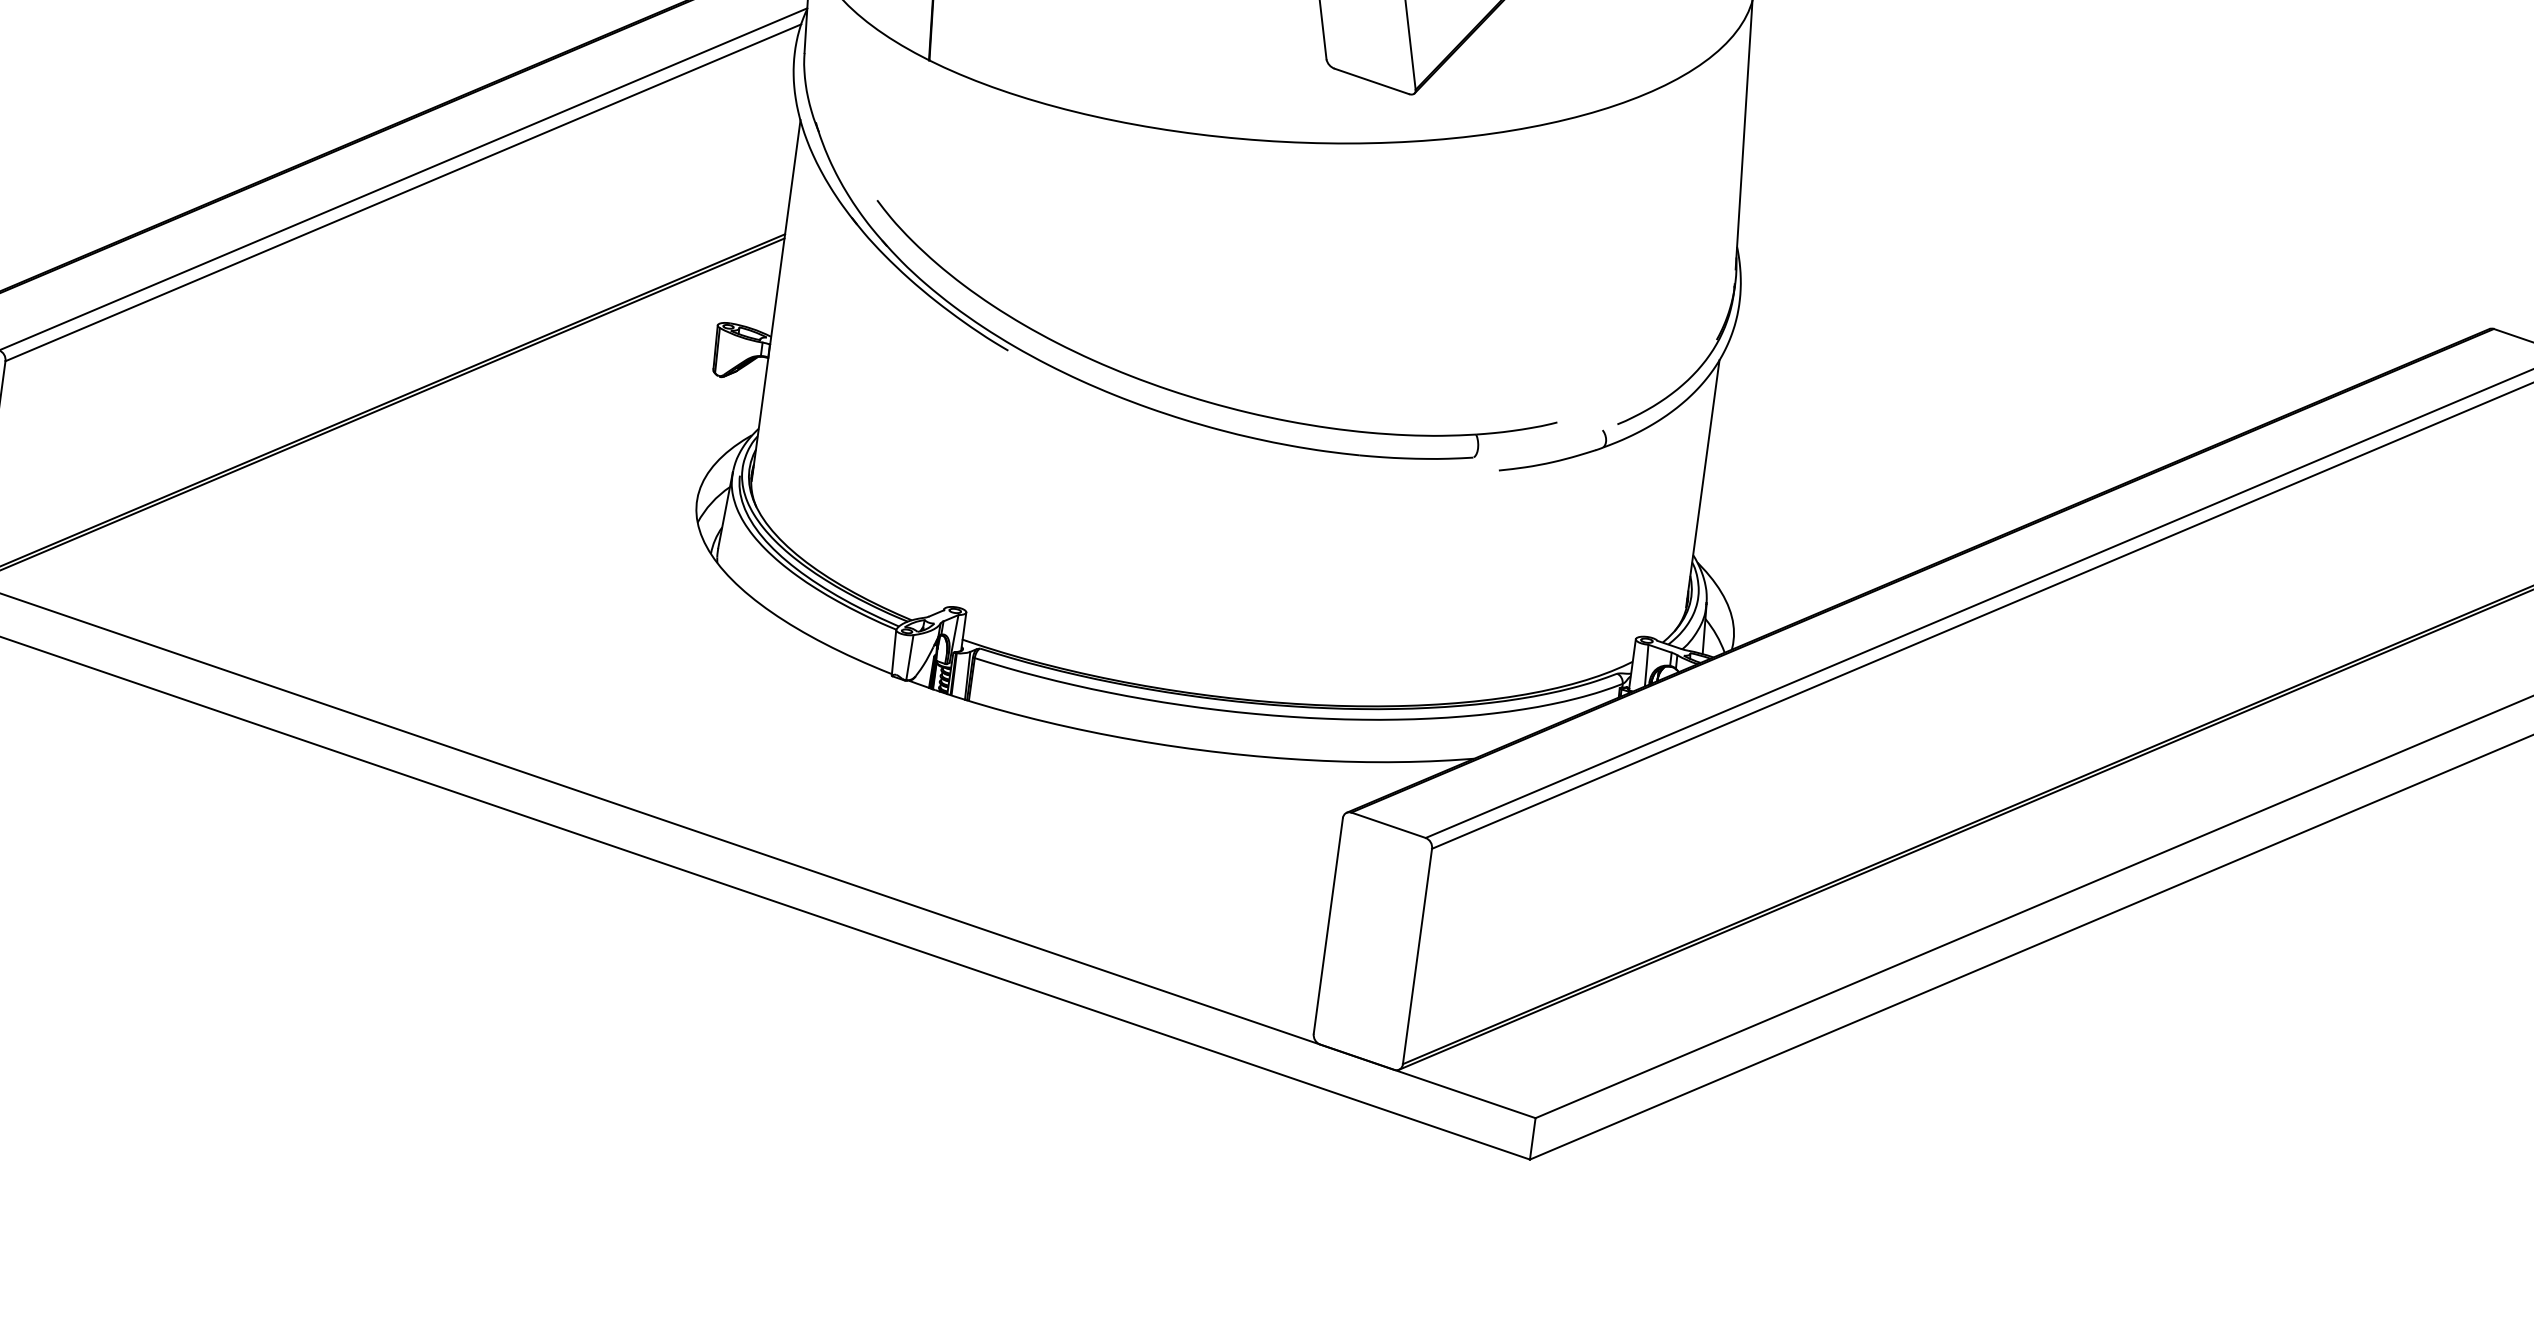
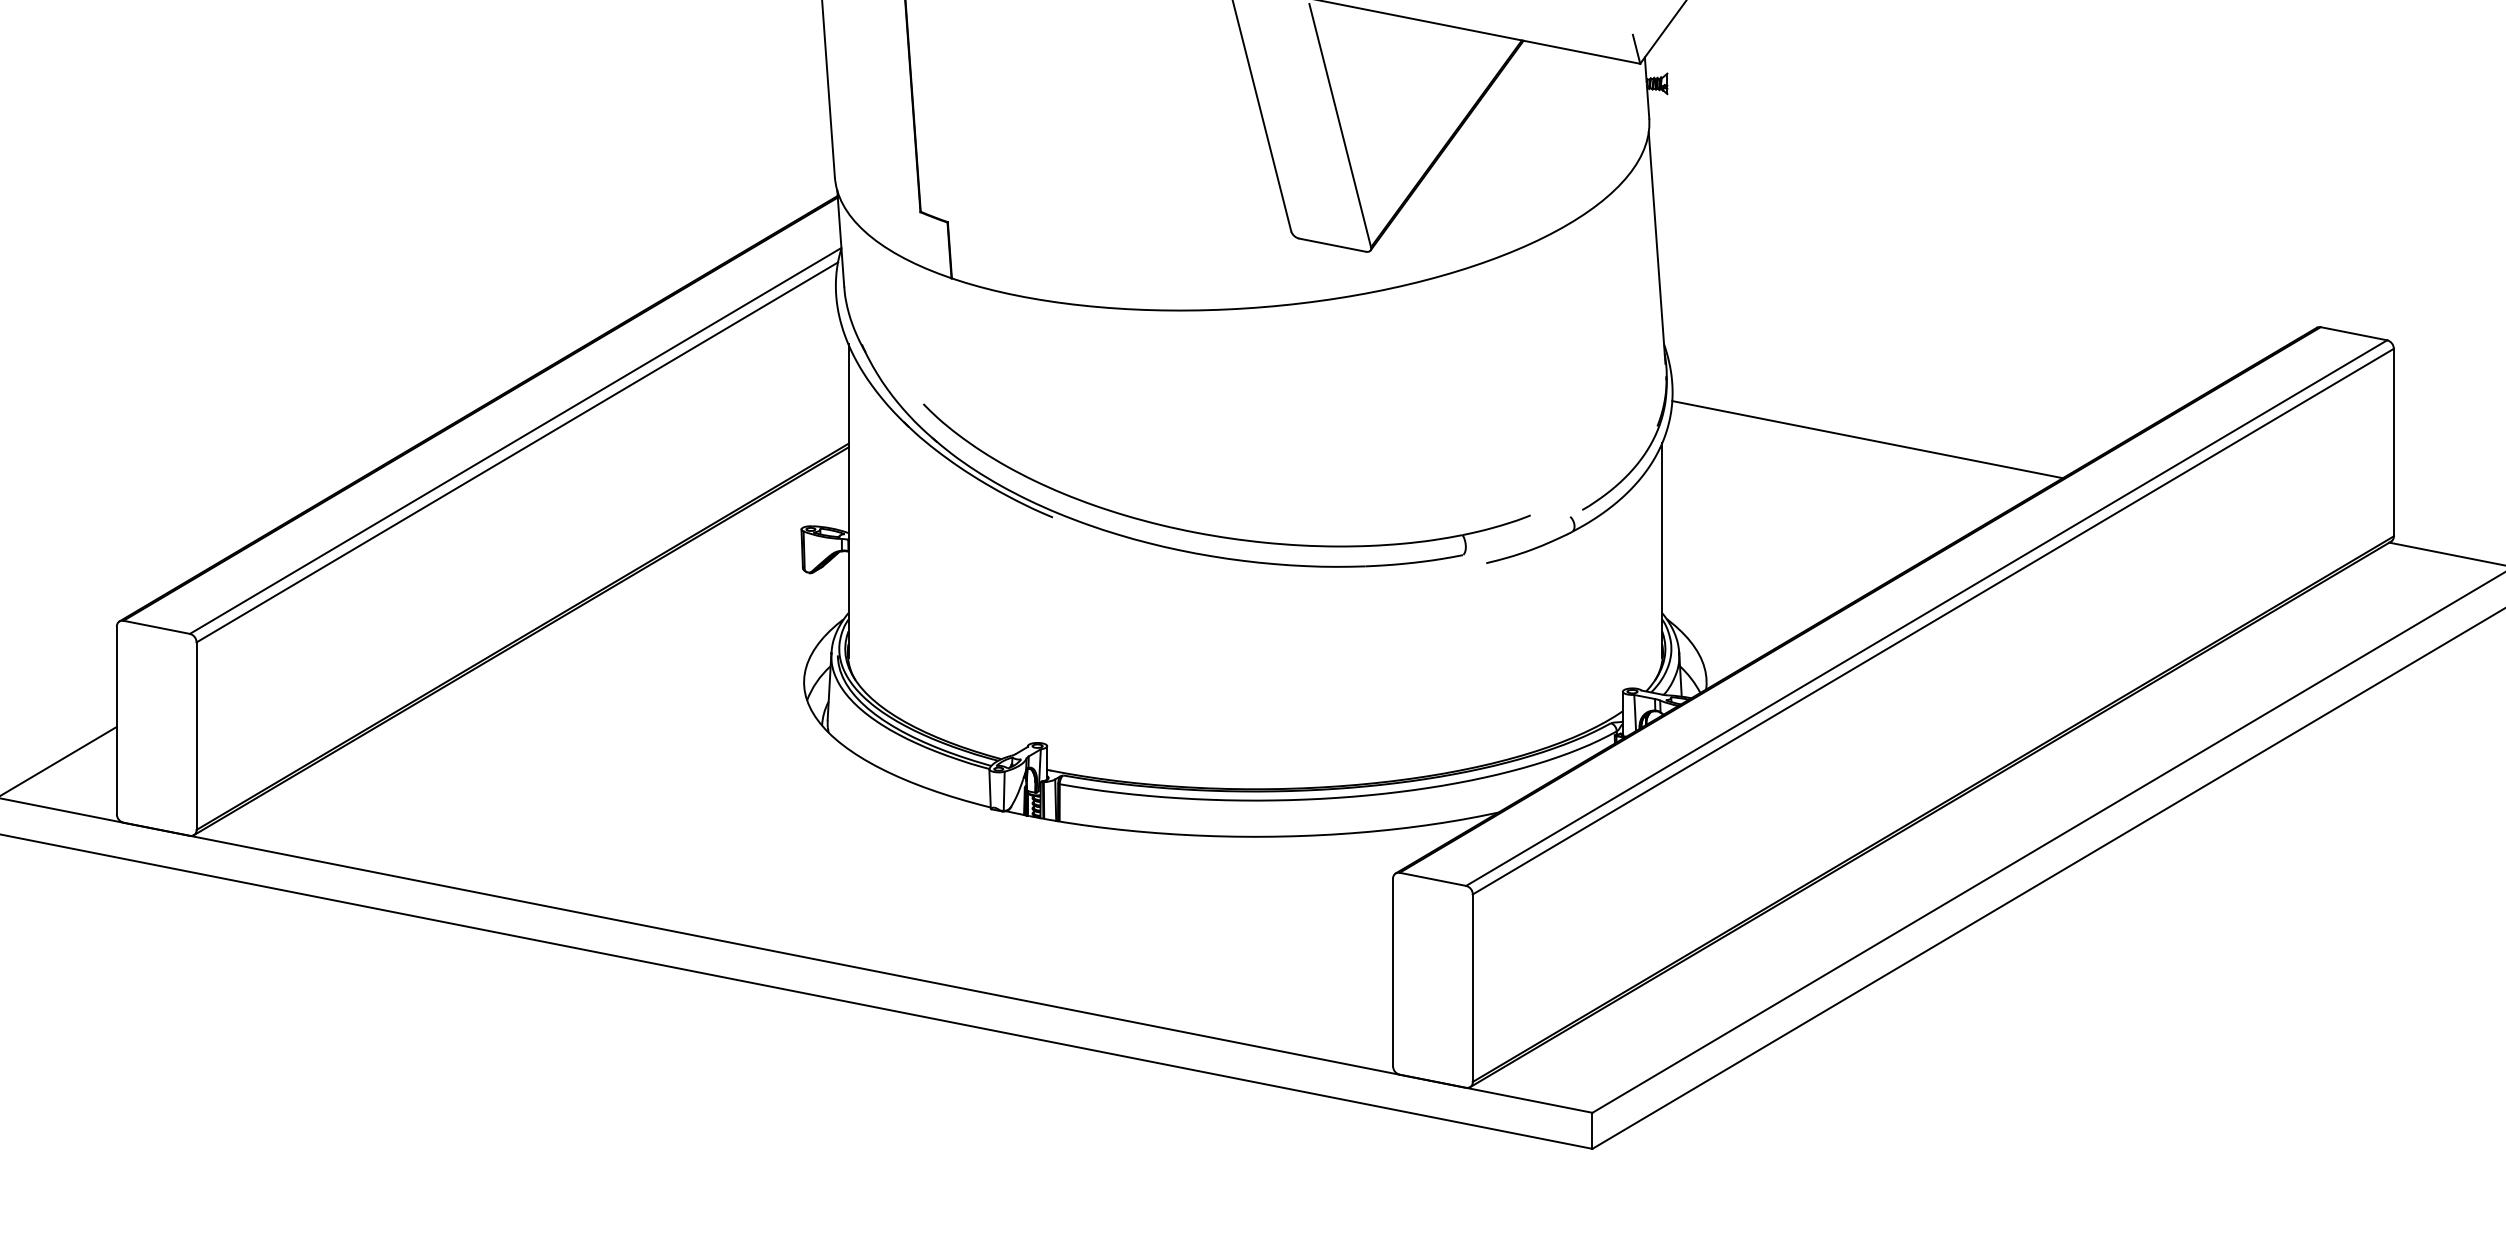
line: (1955, 387) -> (1867, 439), added

